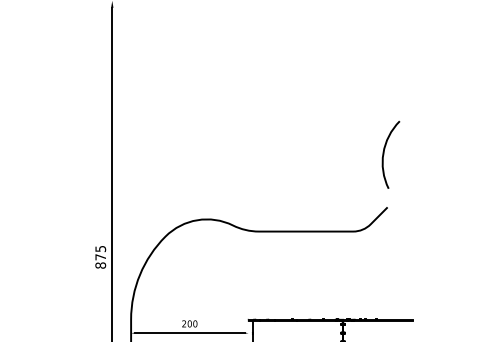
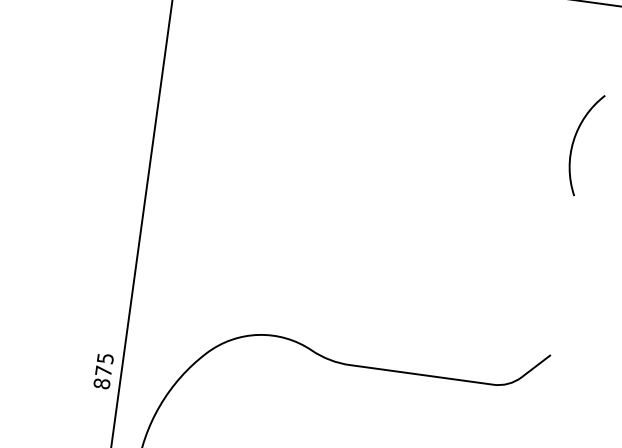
curve: (384, 154) -> (575, 143), moved

